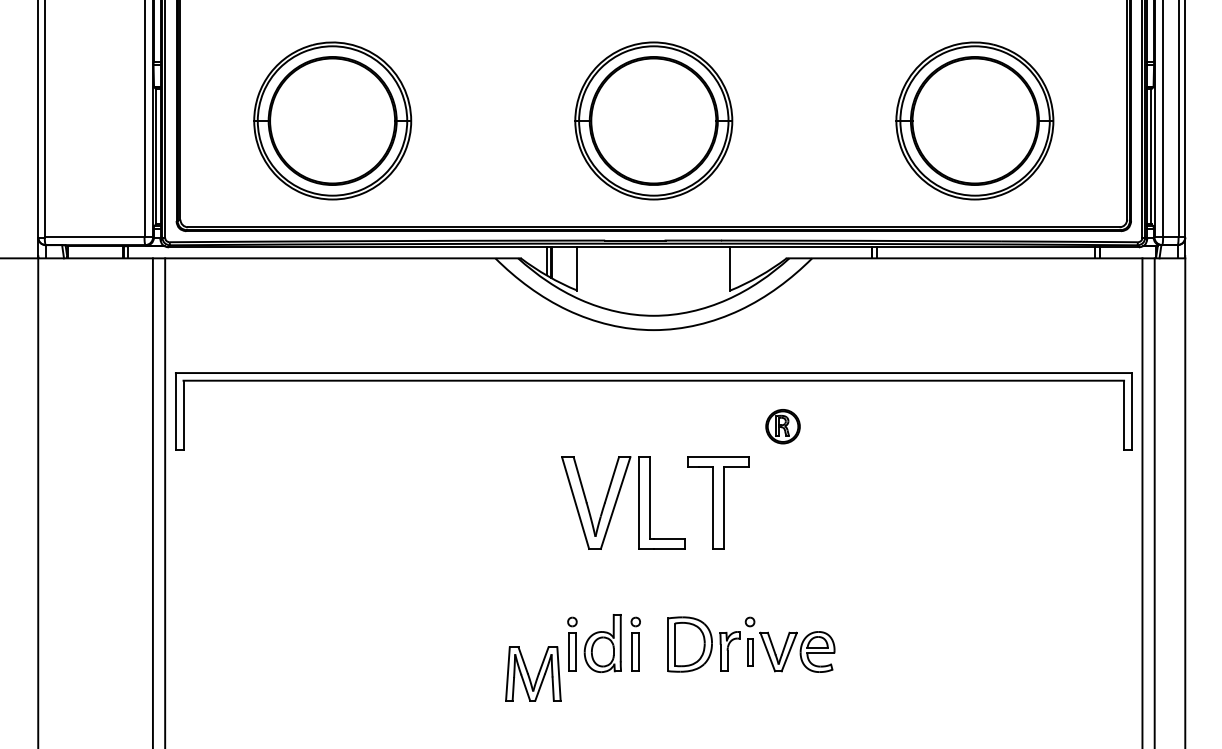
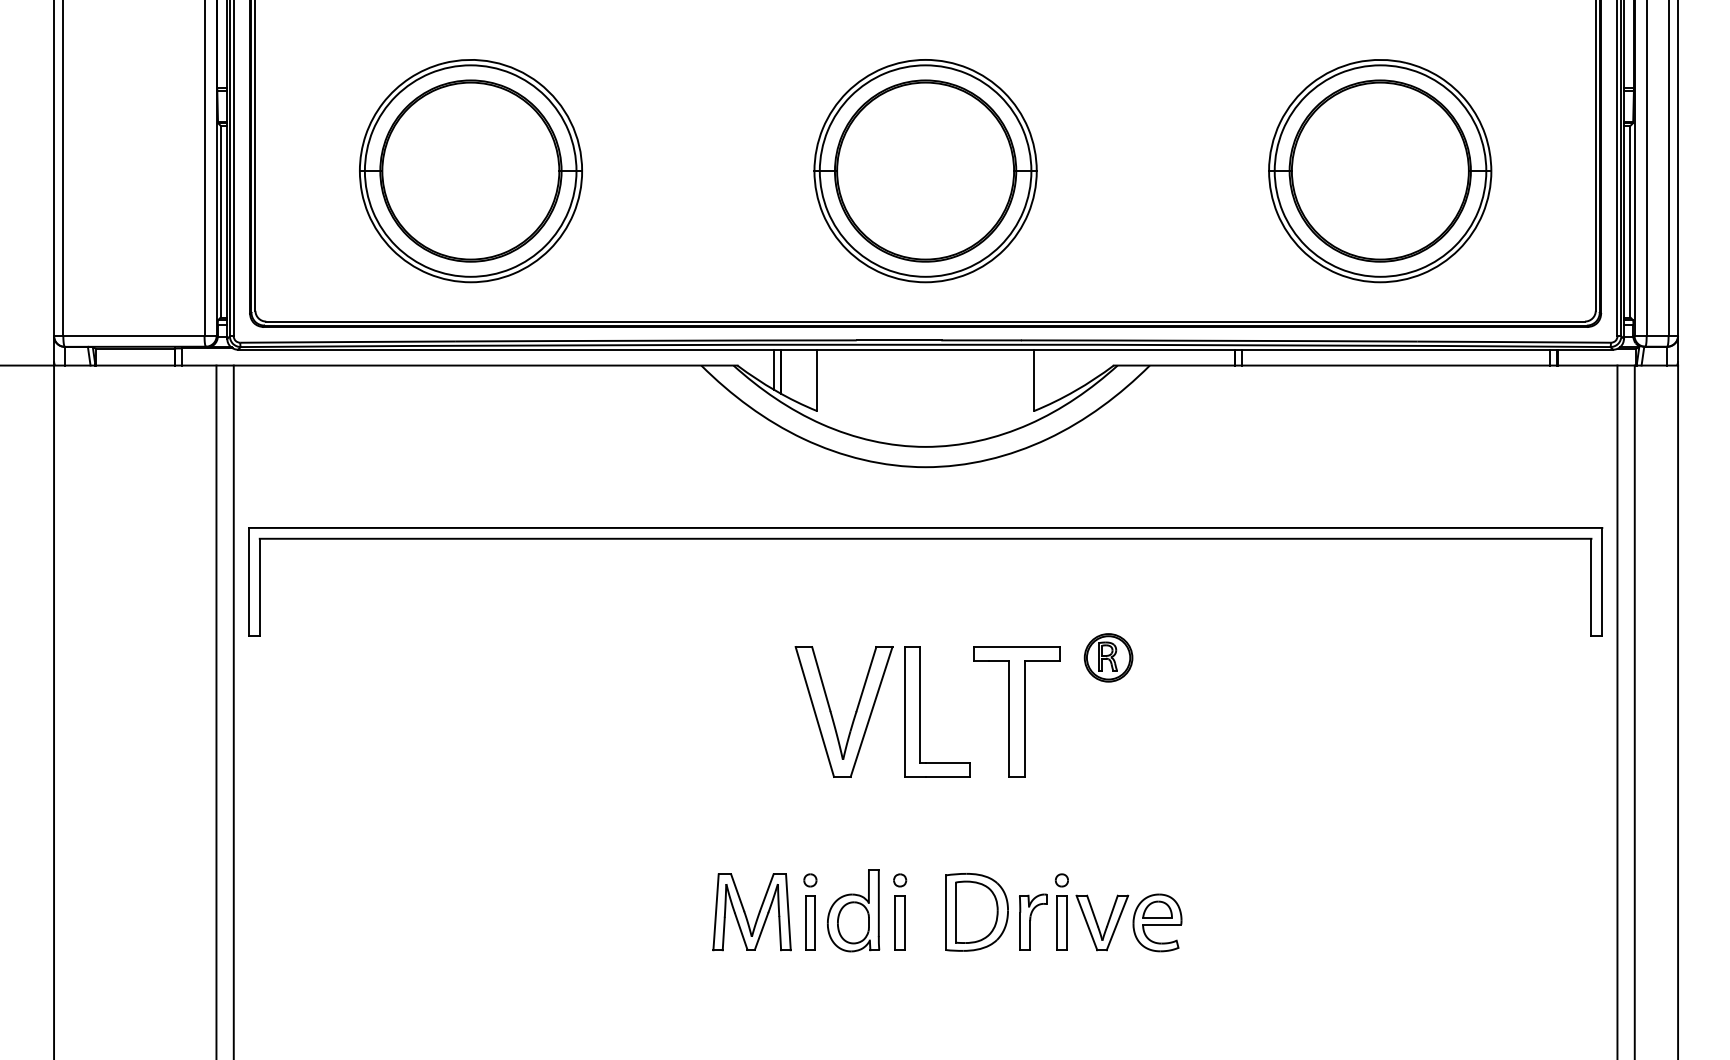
part: (782, 426) -> (1108, 657), moved
part: (749, 651) -> (1061, 922), size x1.43
part: (532, 674) -> (751, 912), moved

